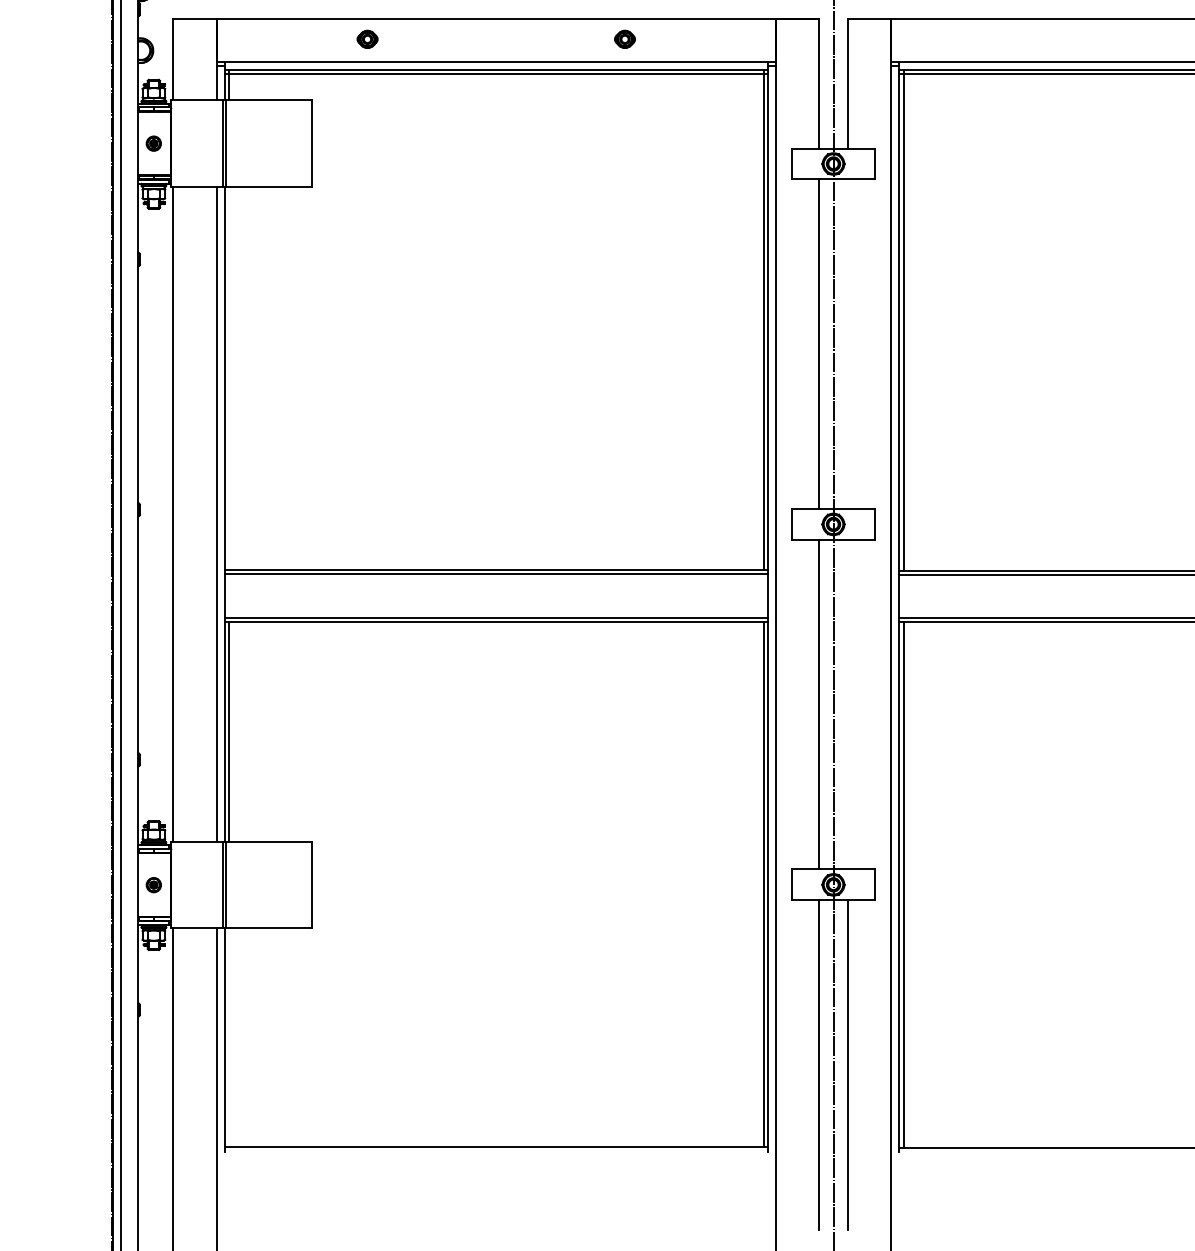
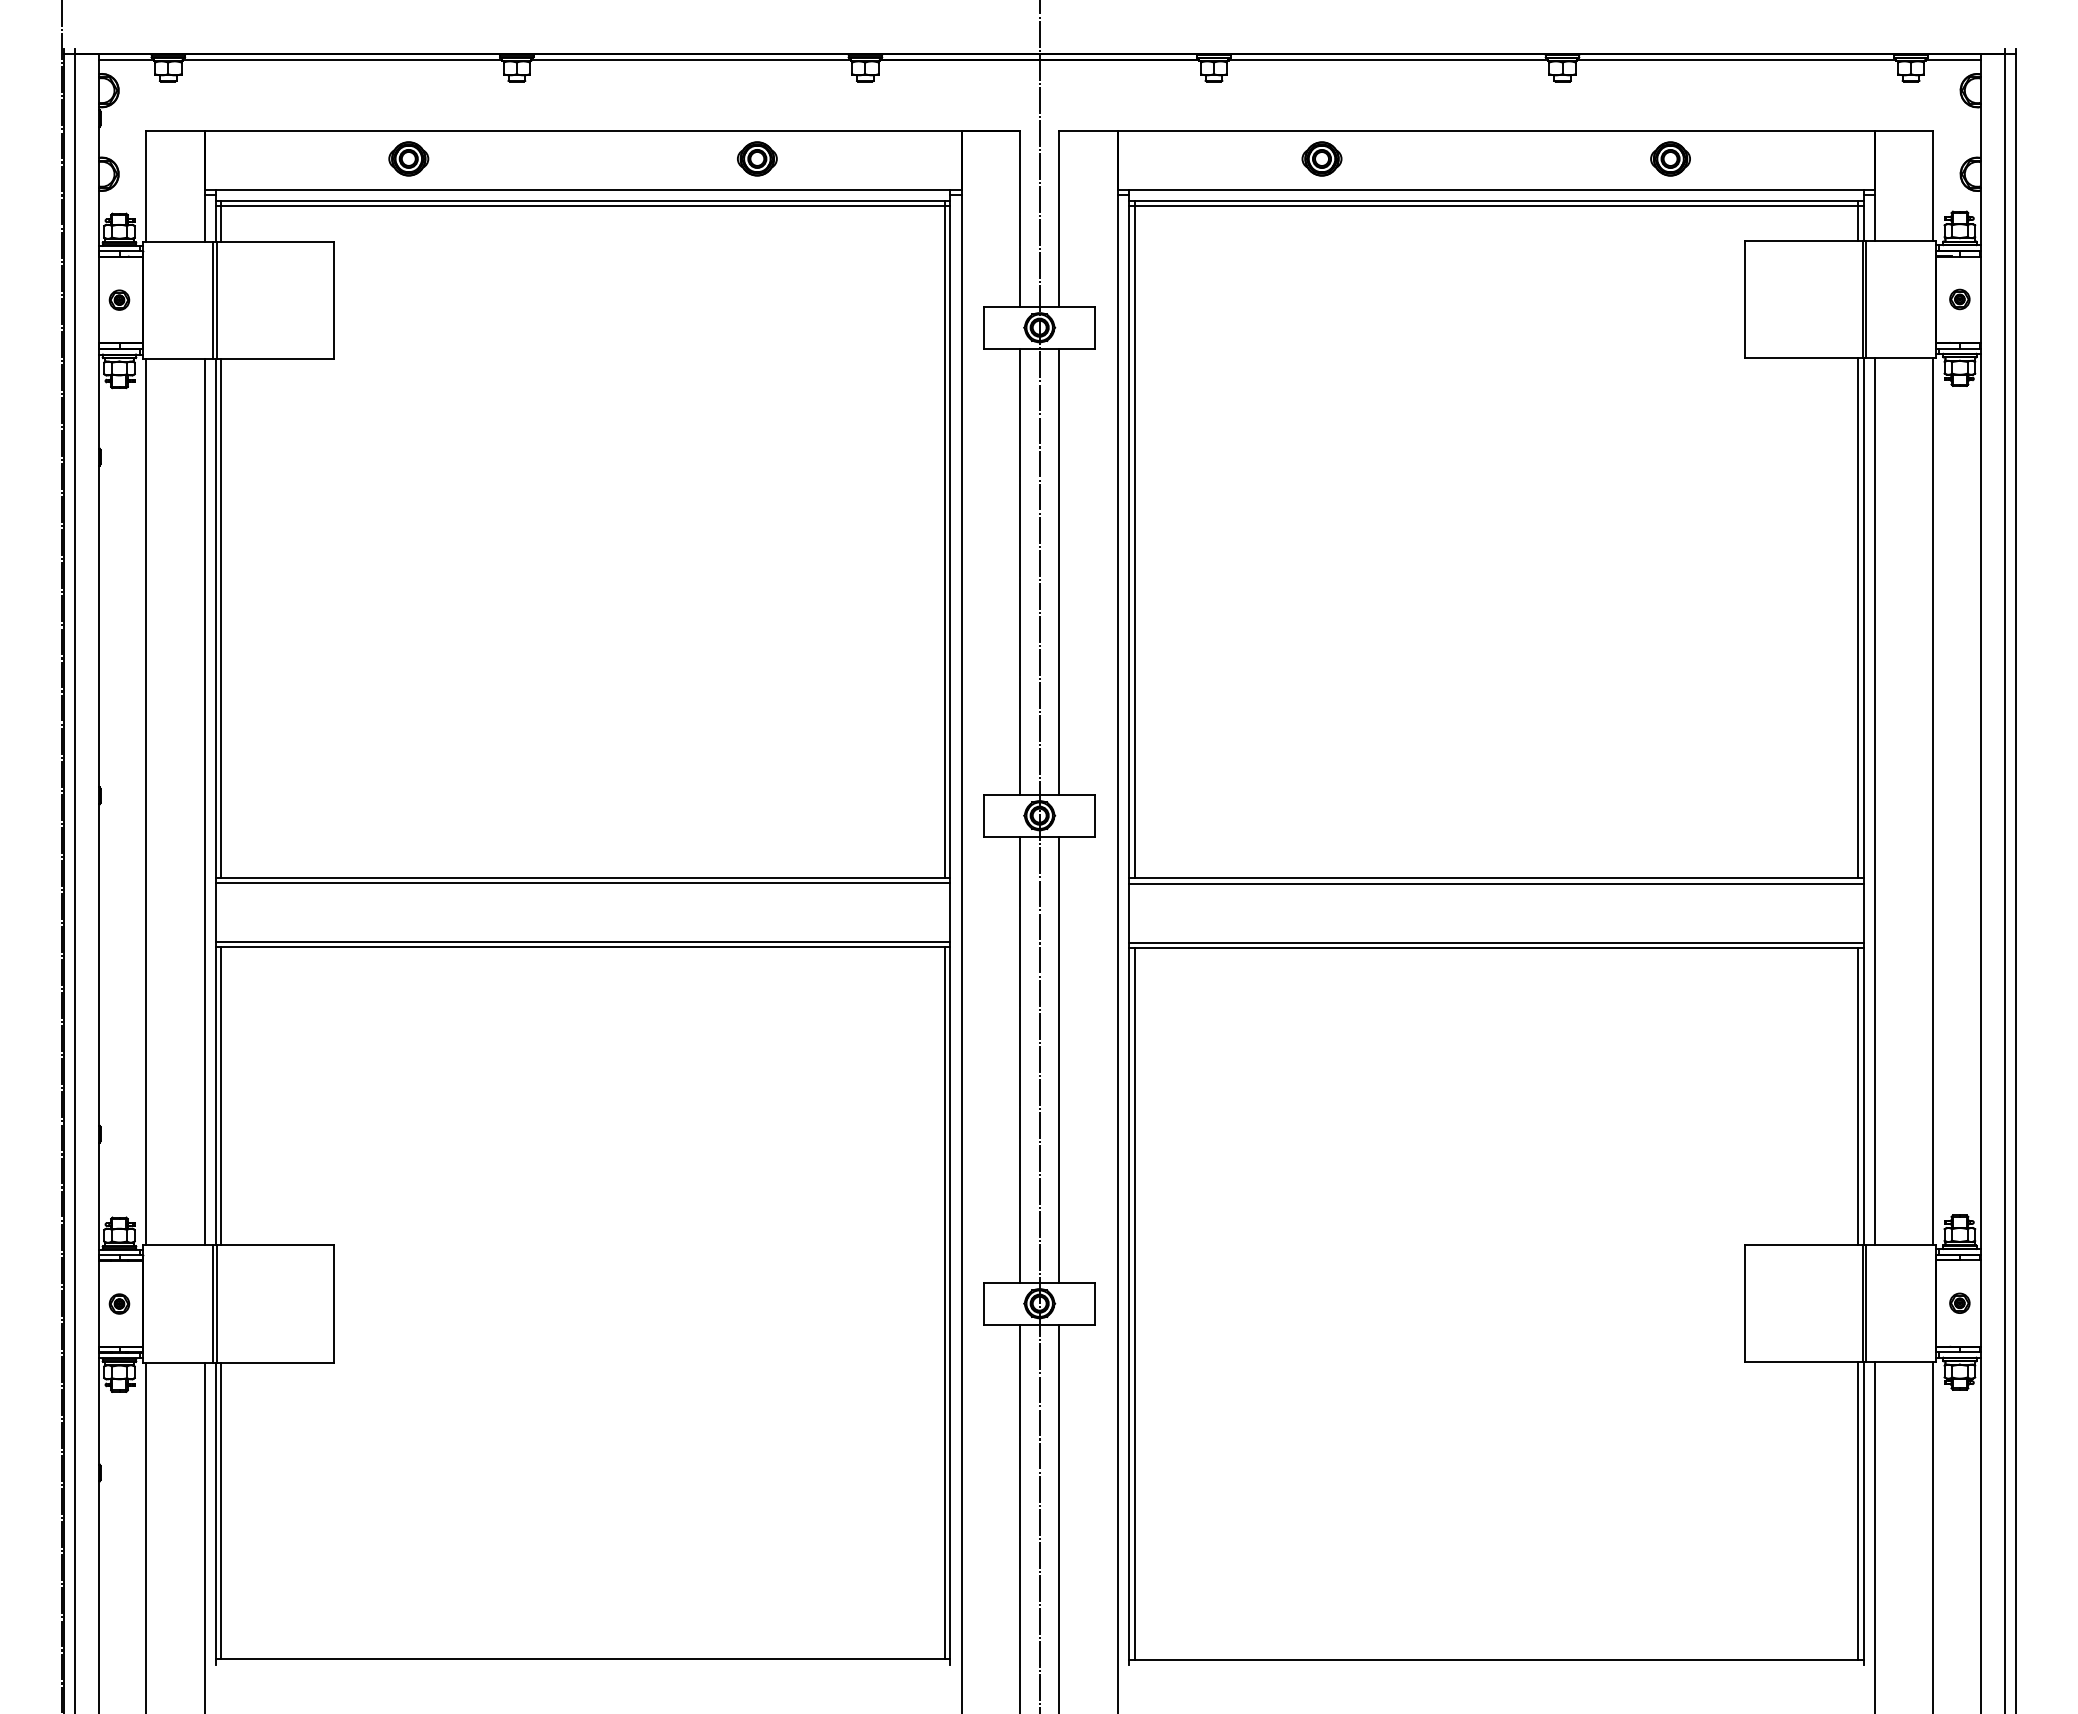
part: (367, 39) -> (408, 158), size x1.43
part: (625, 39) -> (757, 158), size x1.43
part: (1041, 39) -> (1321, 158), added
line: (848, 344) -> (1059, 571), added
line: (229, 378) -> (221, 617), added
line: (848, 704) -> (1059, 1059), added
line: (229, 1037) -> (221, 1510), added

